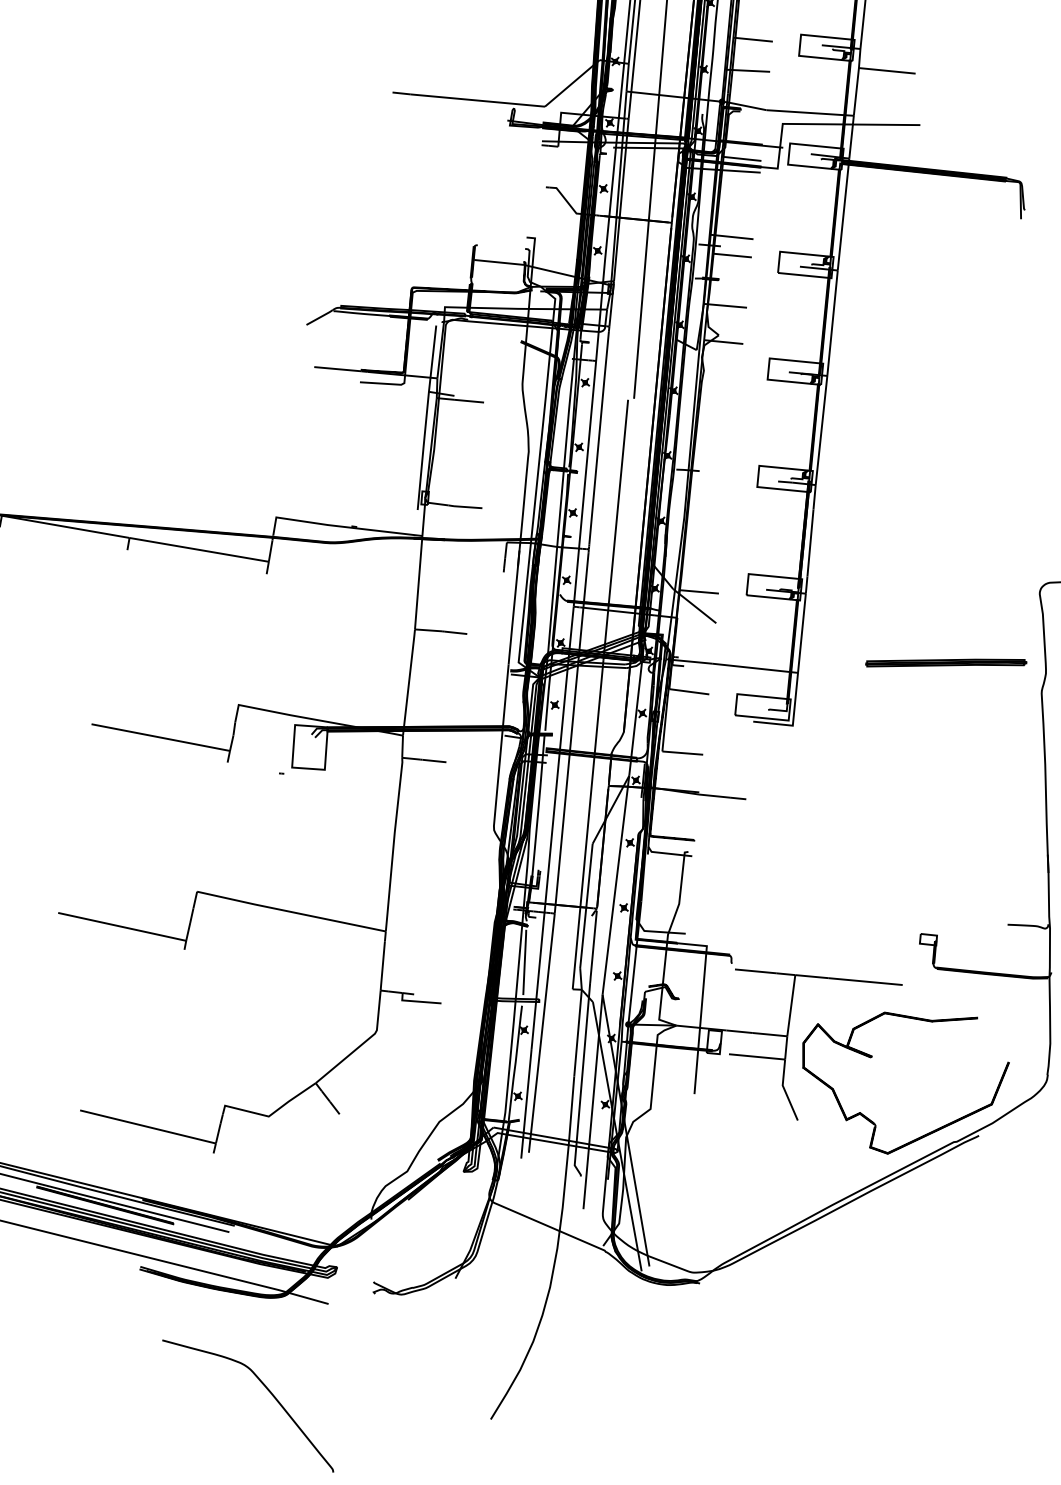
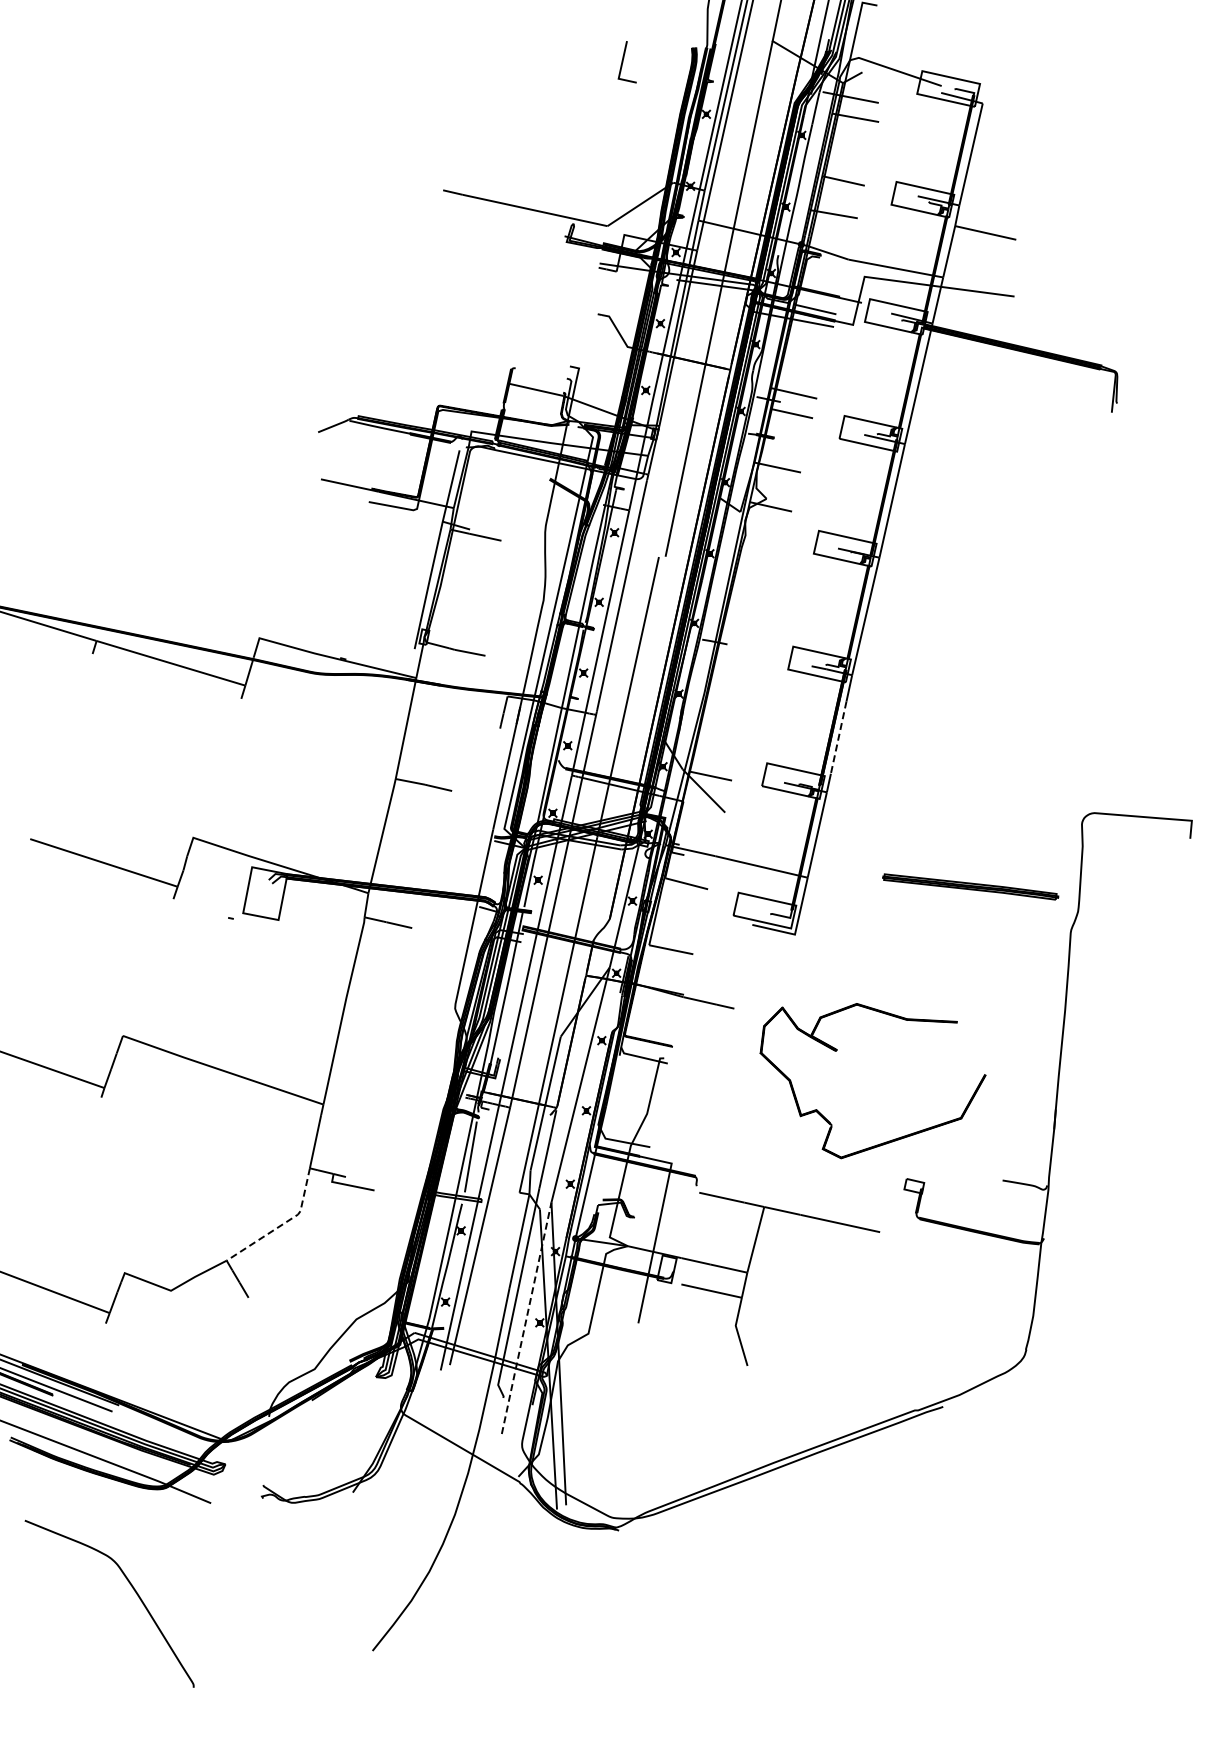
line: (810, 542) -> (838, 737), solid -> dashed
line: (362, 1043) -> (283, 1223), solid -> dashed
part: (872, 1056) -> (837, 1050), moved
line: (592, 1101) -> (526, 1317), solid -> dashed

